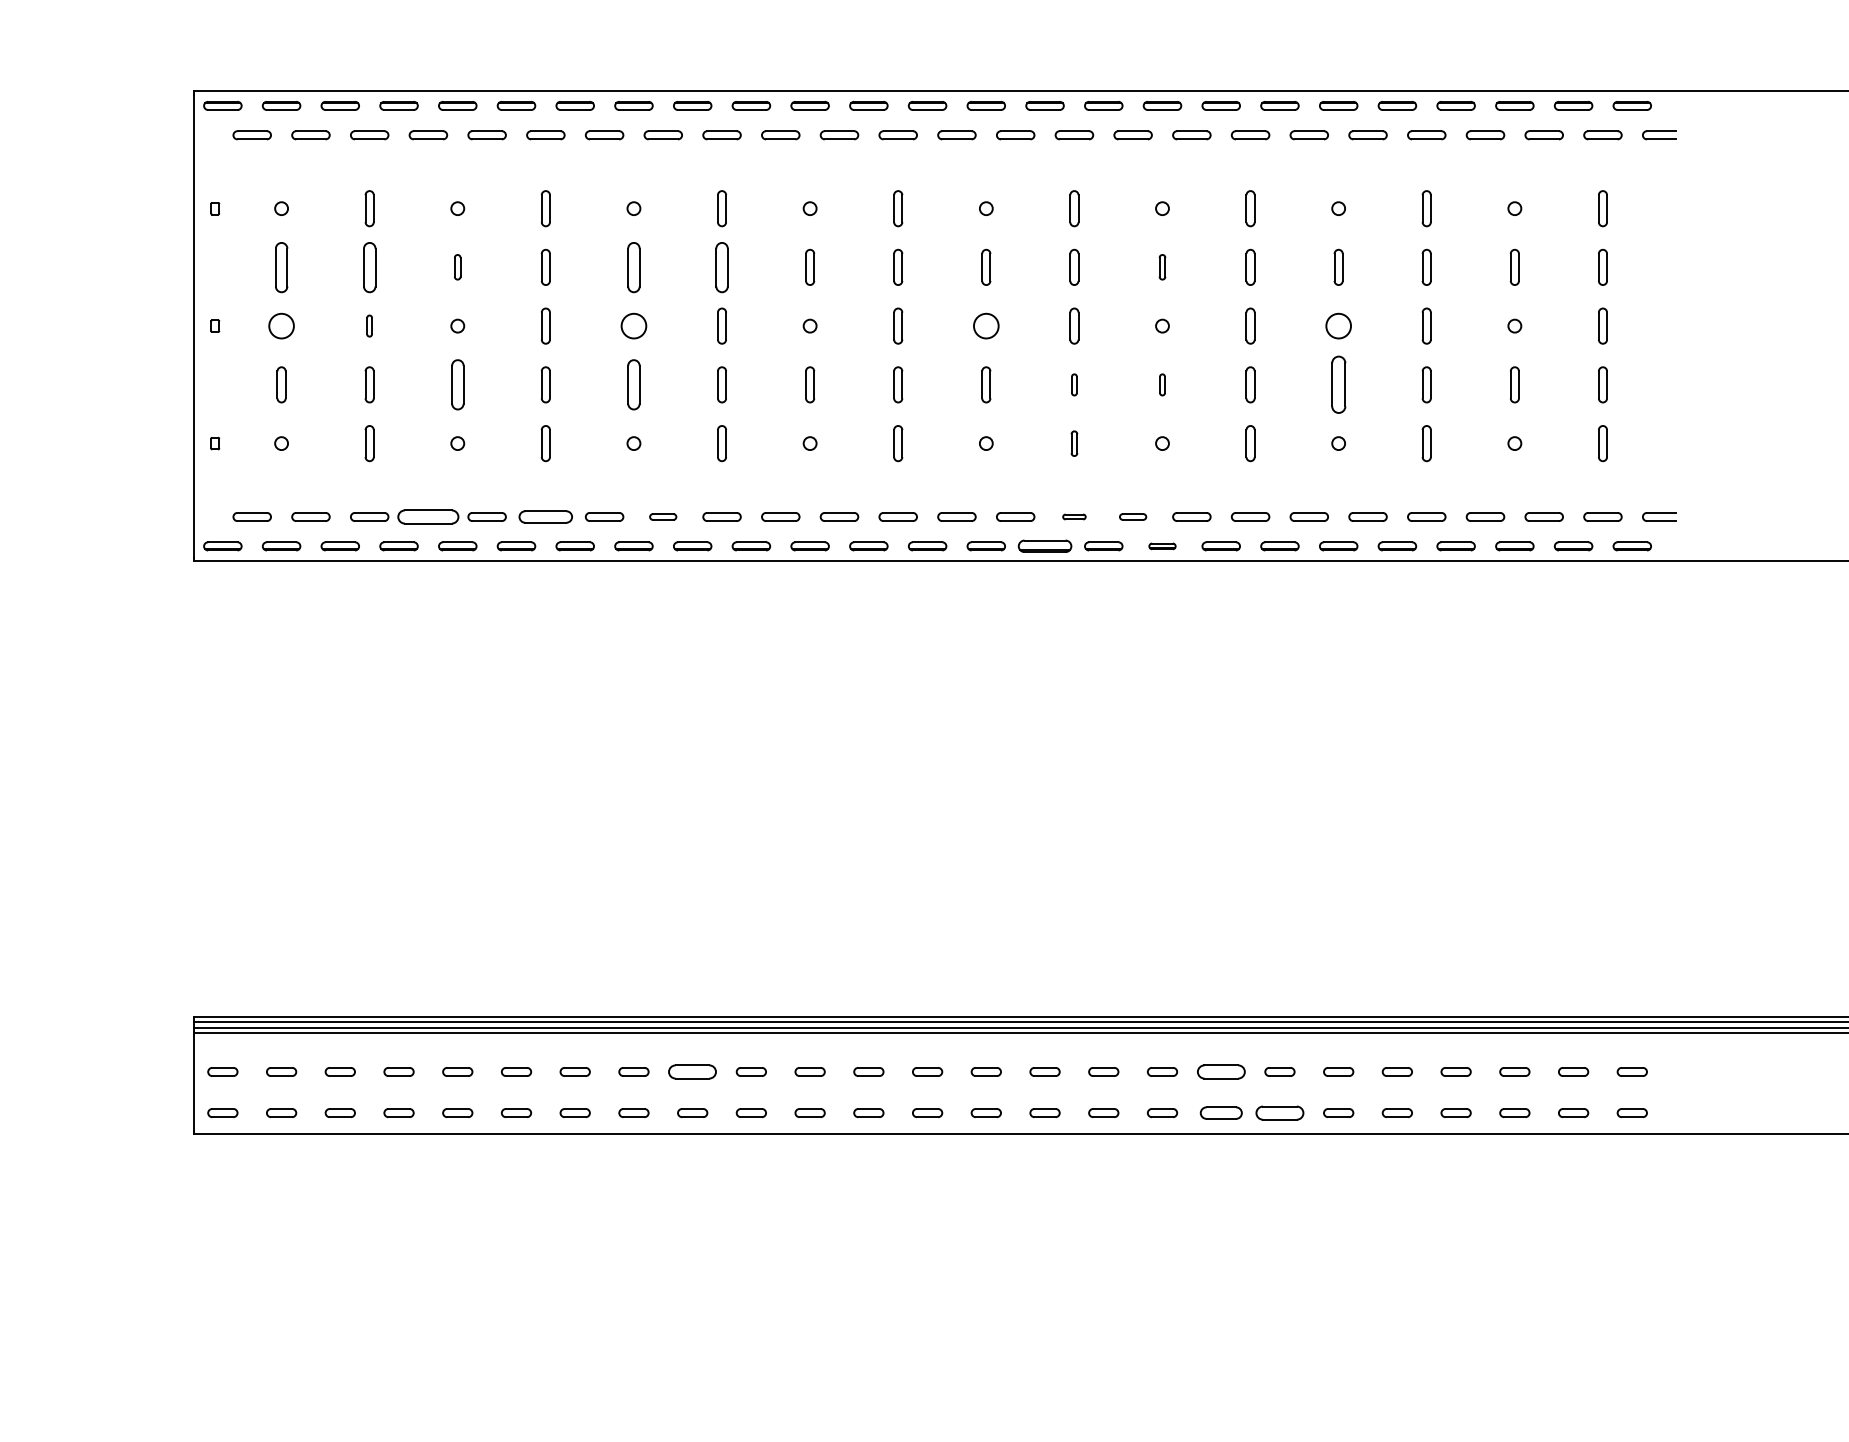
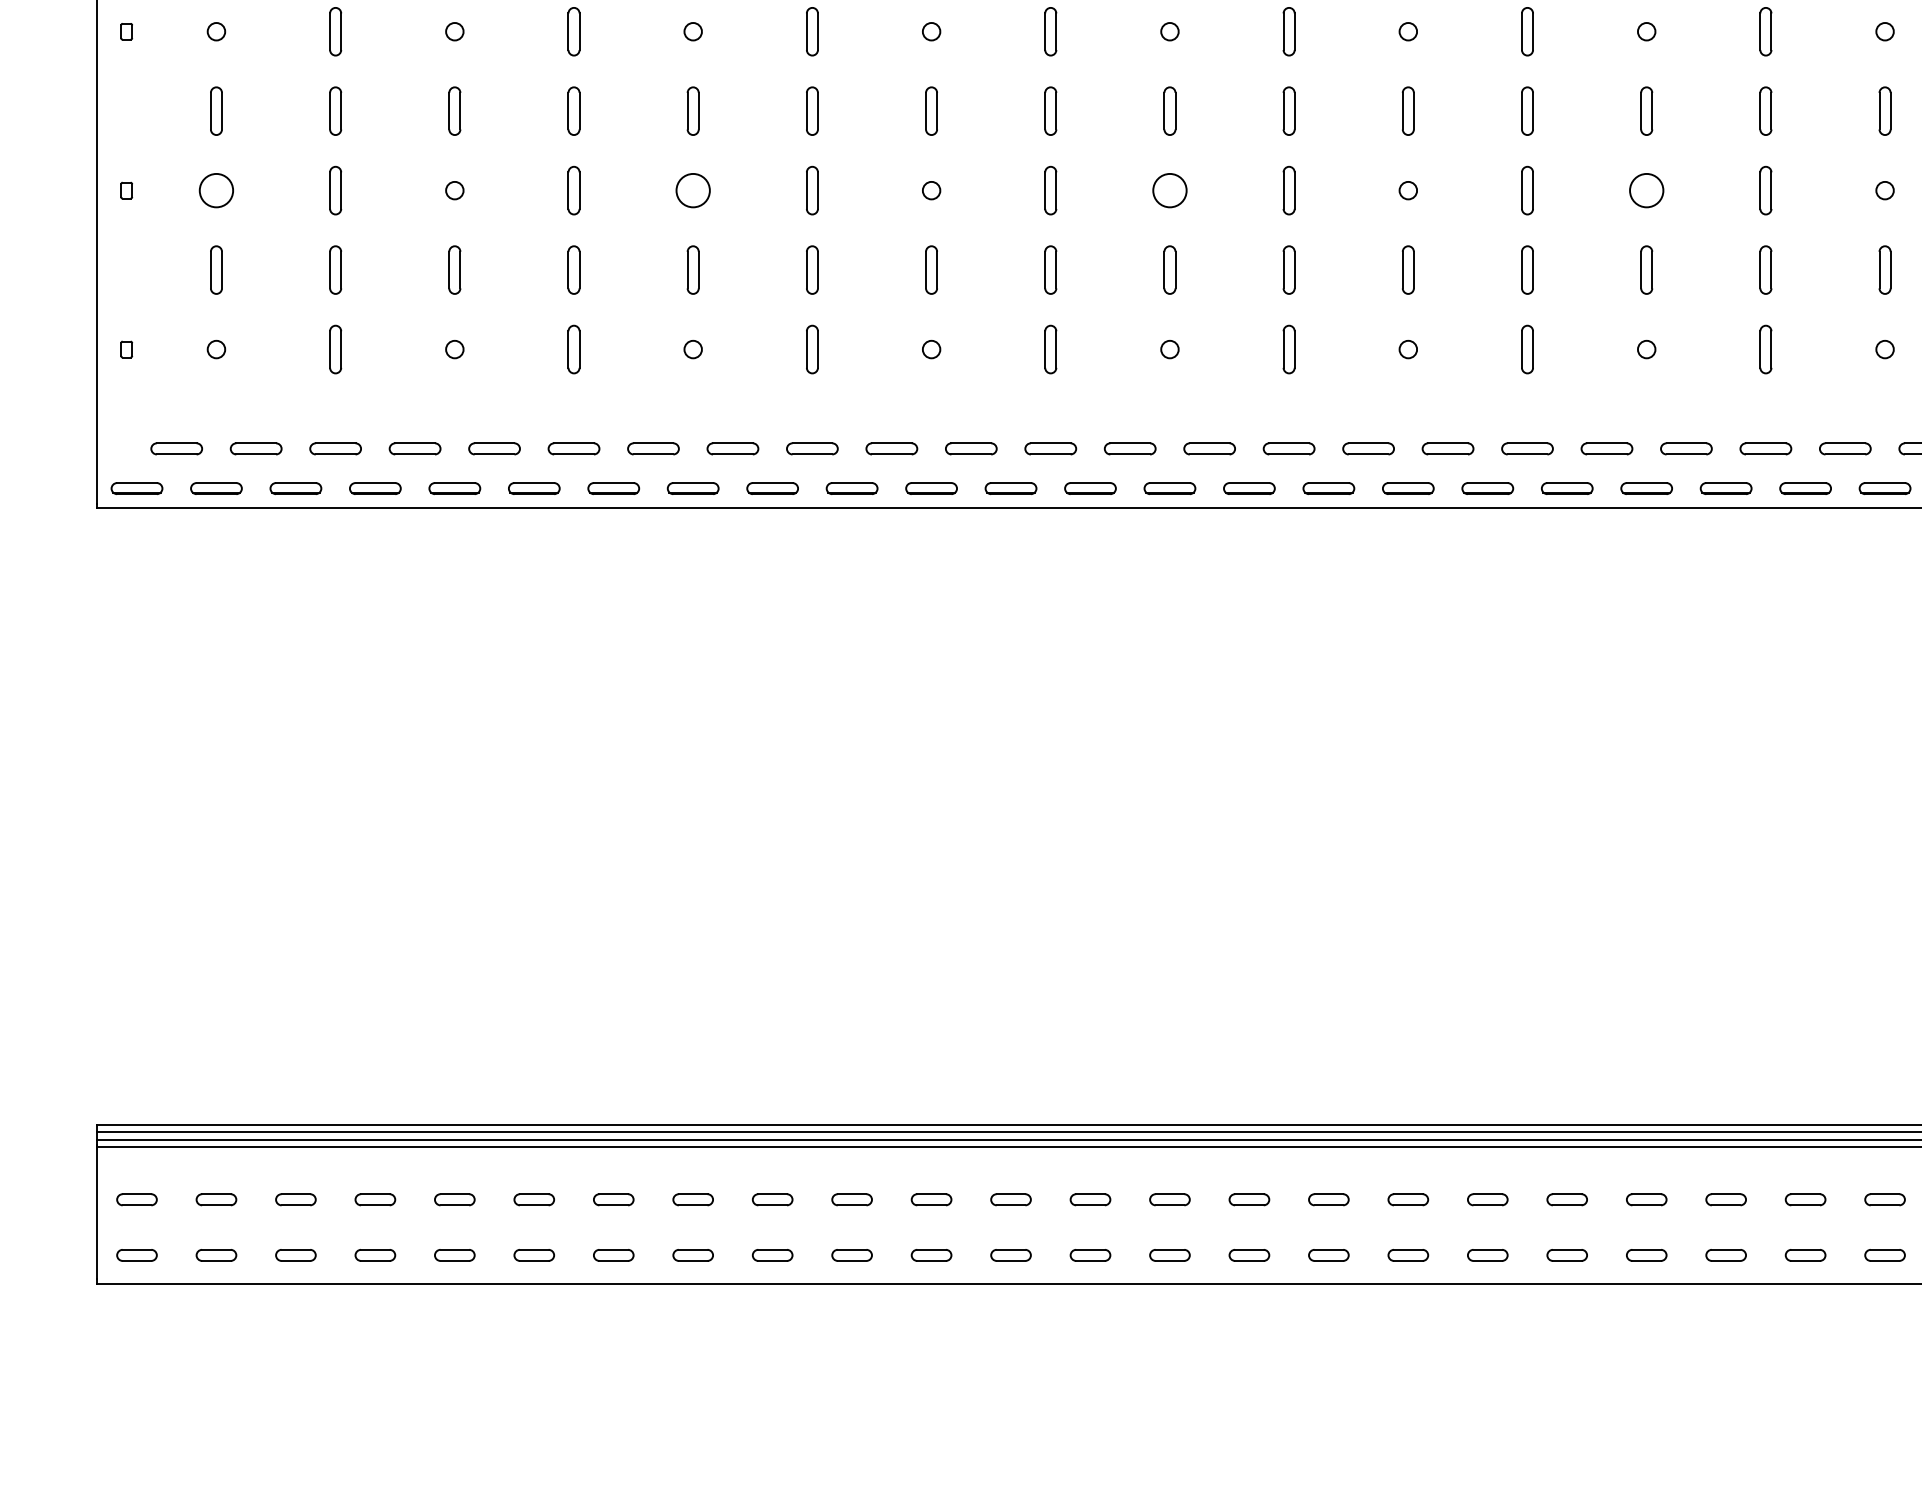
part: (281, 266) -> (216, 109), size x0.71
part: (369, 266) -> (335, 109), size x0.71
part: (457, 266) -> (454, 109), size x1.43
part: (633, 266) -> (692, 109), size x0.71
part: (721, 266) -> (811, 109), size x0.71
part: (1162, 266) -> (1408, 109), size x1.43
part: (369, 325) -> (335, 189), size x1.67
part: (457, 384) -> (454, 269), size x0.71
part: (633, 384) -> (692, 269), size x0.71
part: (1074, 384) -> (1289, 269), size x1.67
part: (1162, 384) -> (1408, 269), size x1.67
part: (1338, 384) -> (1646, 269), size x0.62
part: (1074, 443) -> (1289, 349), size x1.43
part: (428, 516) -> (415, 448), size x0.62
part: (545, 516) -> (573, 448), size x0.71
part: (662, 516) -> (731, 448), size x1.43
part: (1074, 516) -> (1289, 448), size x1.67
part: (1132, 516) -> (1367, 448), size x1.43
part: (1044, 546) -> (1248, 488), size x0.71
part: (1162, 546) -> (1408, 488), size x1.43
part: (692, 1071) -> (772, 1199), size x0.62
part: (1220, 1071) -> (1486, 1199), size x0.62
part: (1220, 1112) -> (1486, 1254), size x0.71
part: (1279, 1112) -> (1566, 1254), size x0.62

